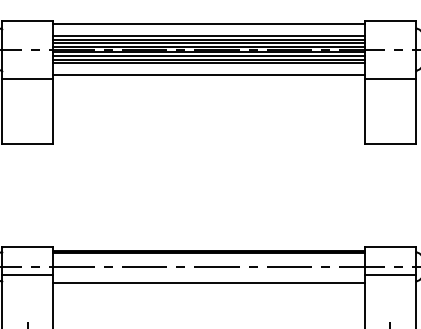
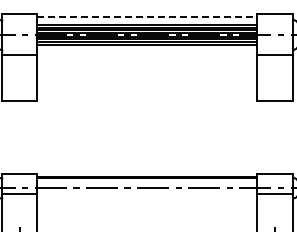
line: (209, 24) -> (147, 17), solid -> dashed
line: (209, 74) -> (147, 52), removed
line: (209, 282) -> (147, 199), removed

